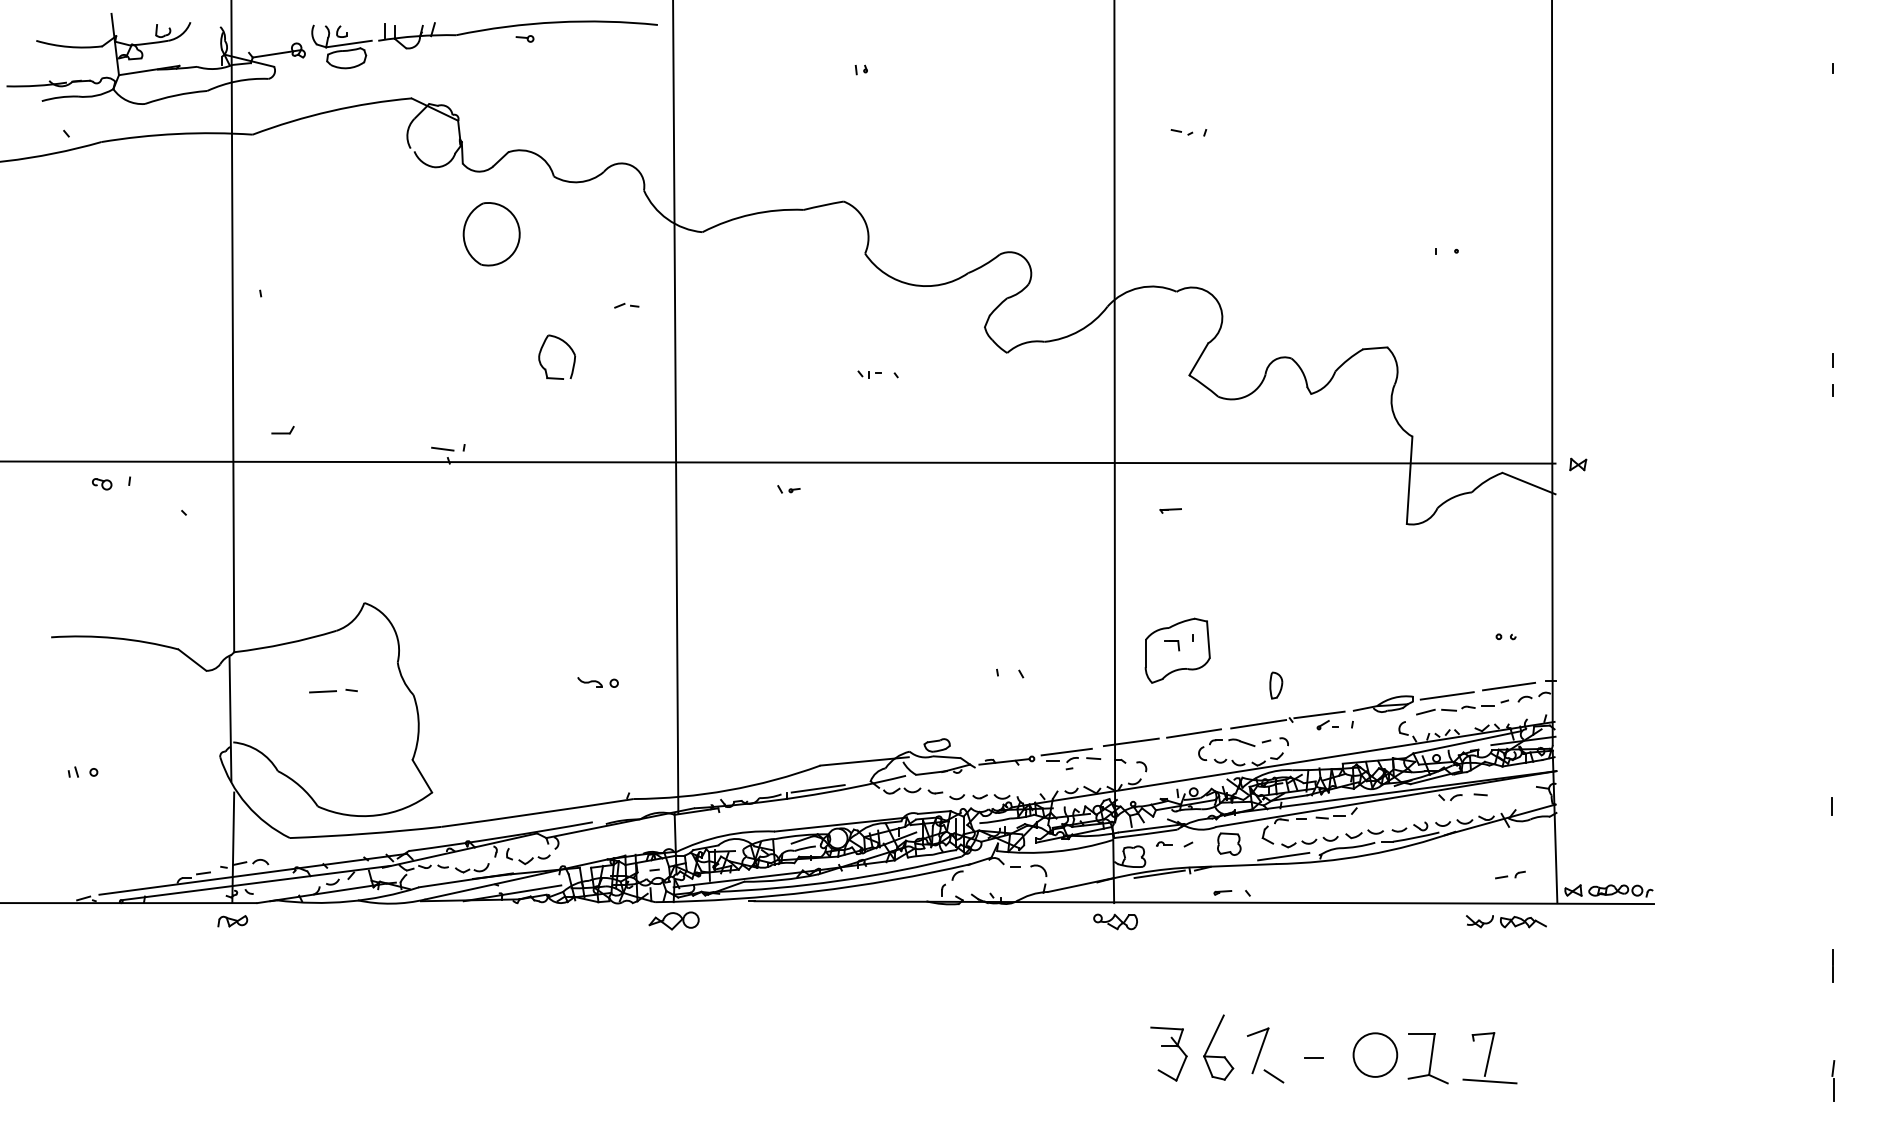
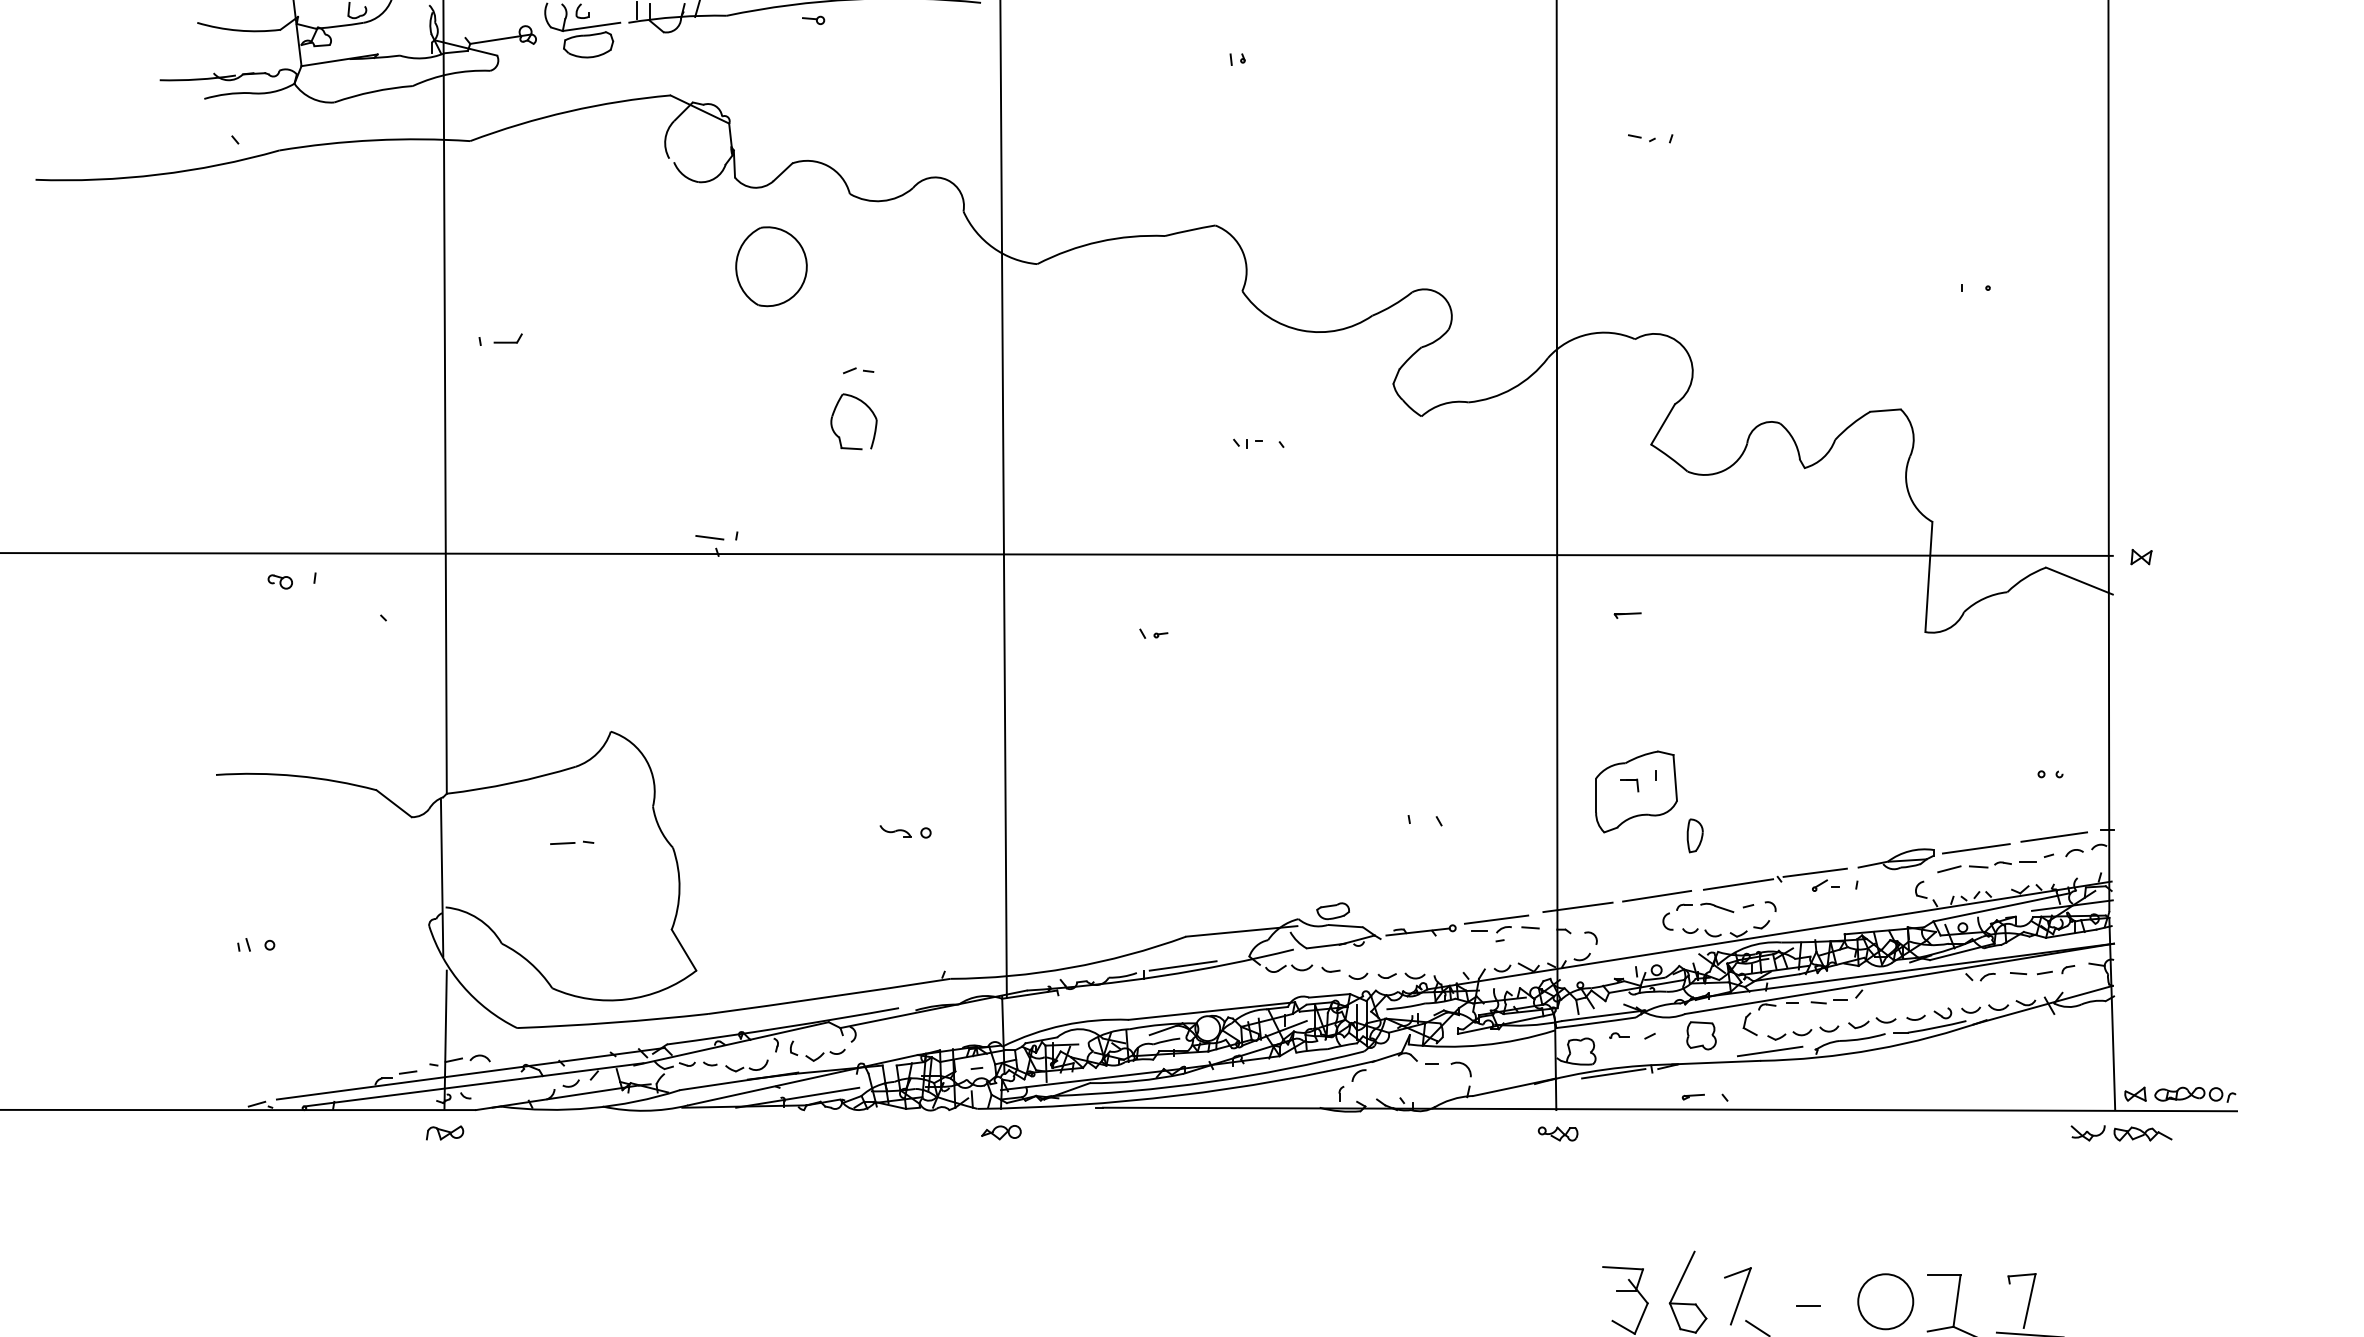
part: (626, 305) -> (858, 370), moved
part: (282, 429) -> (507, 337), moved
part: (788, 489) -> (1153, 633), moved
part: (1276, 685) -> (1695, 835), moved
part: (333, 691) -> (572, 843), size x0.71
part: (1510, 874) -> (2056, 969), moved
part: (673, 920) -> (1000, 1132), size x0.62
part: (1506, 921) -> (2121, 1133), moved
part: (1115, 922) -> (1558, 1134), size x0.71

